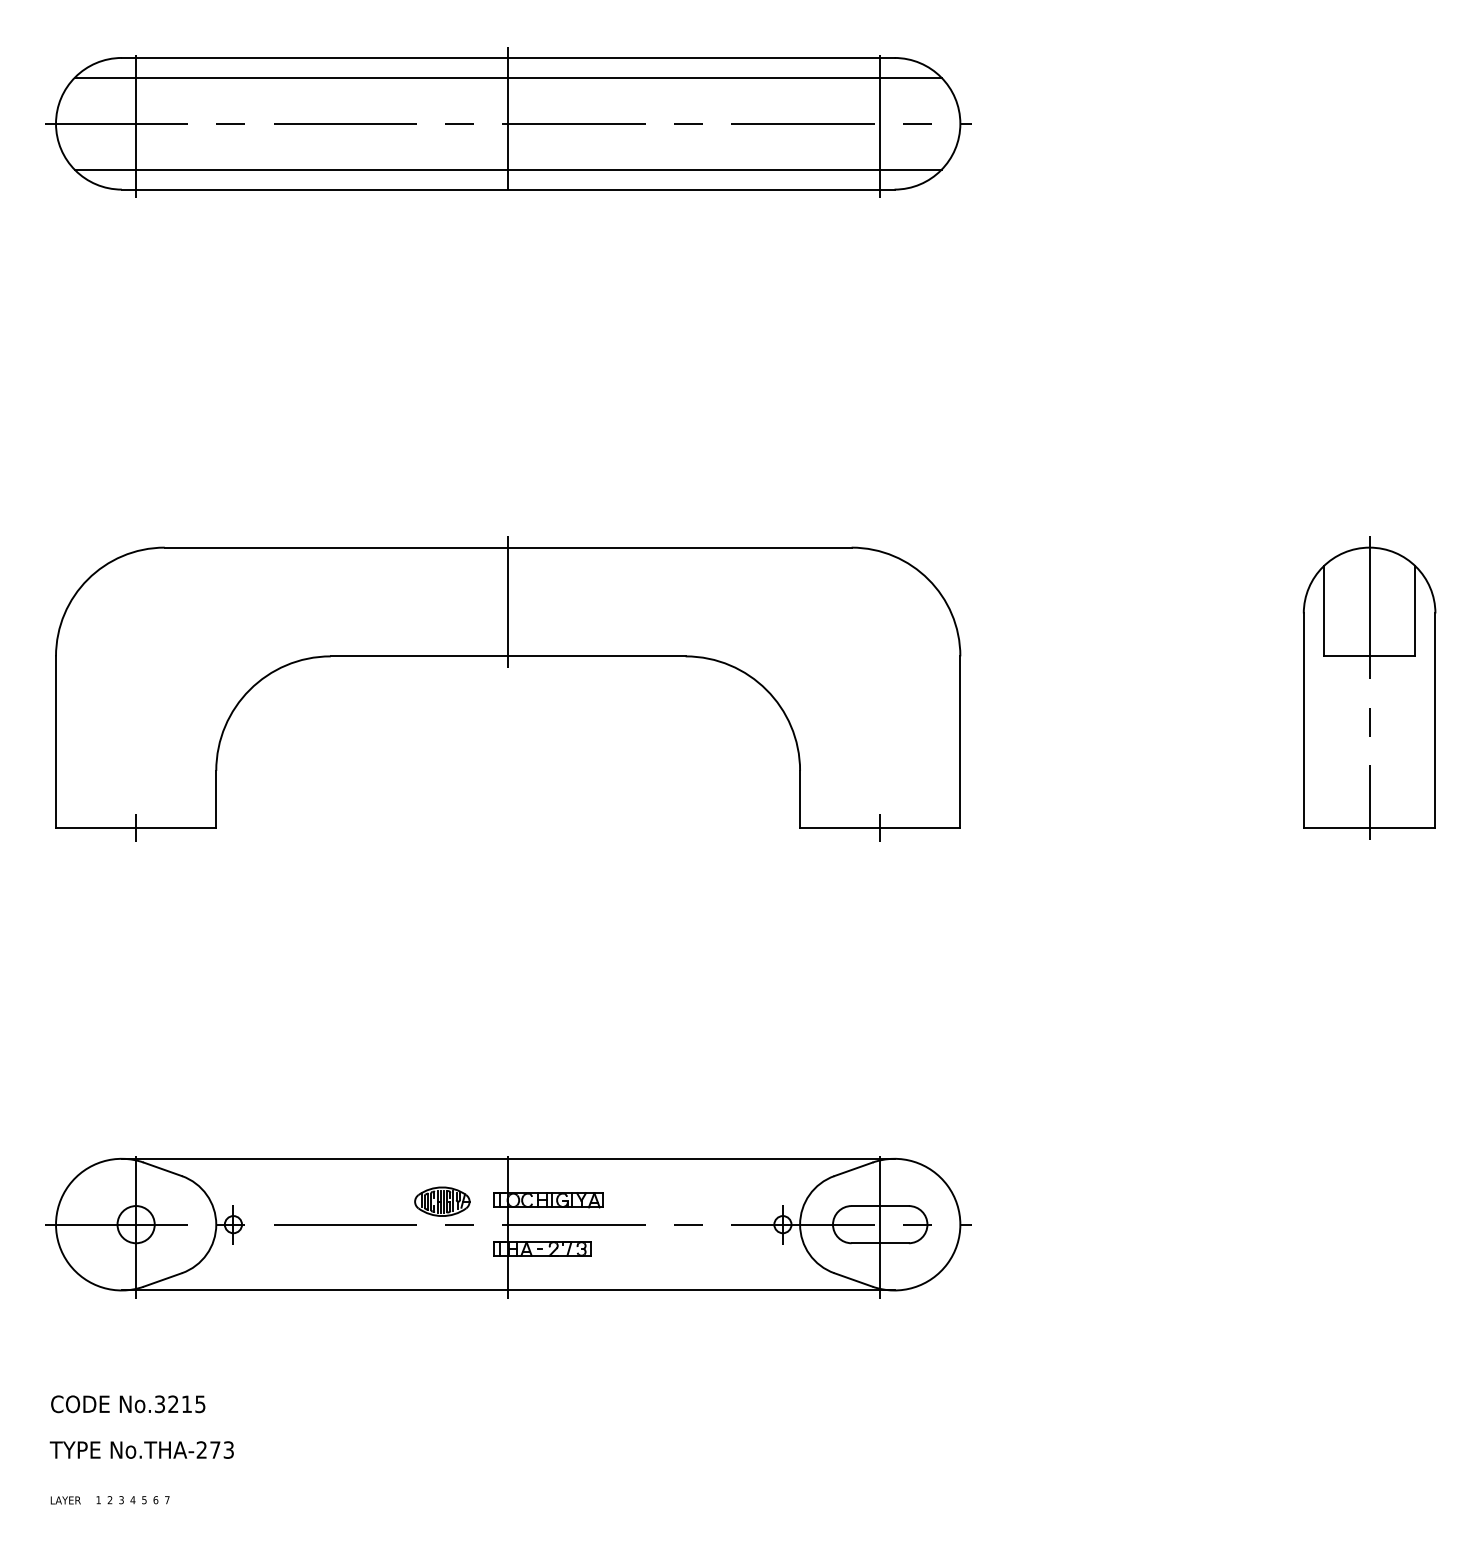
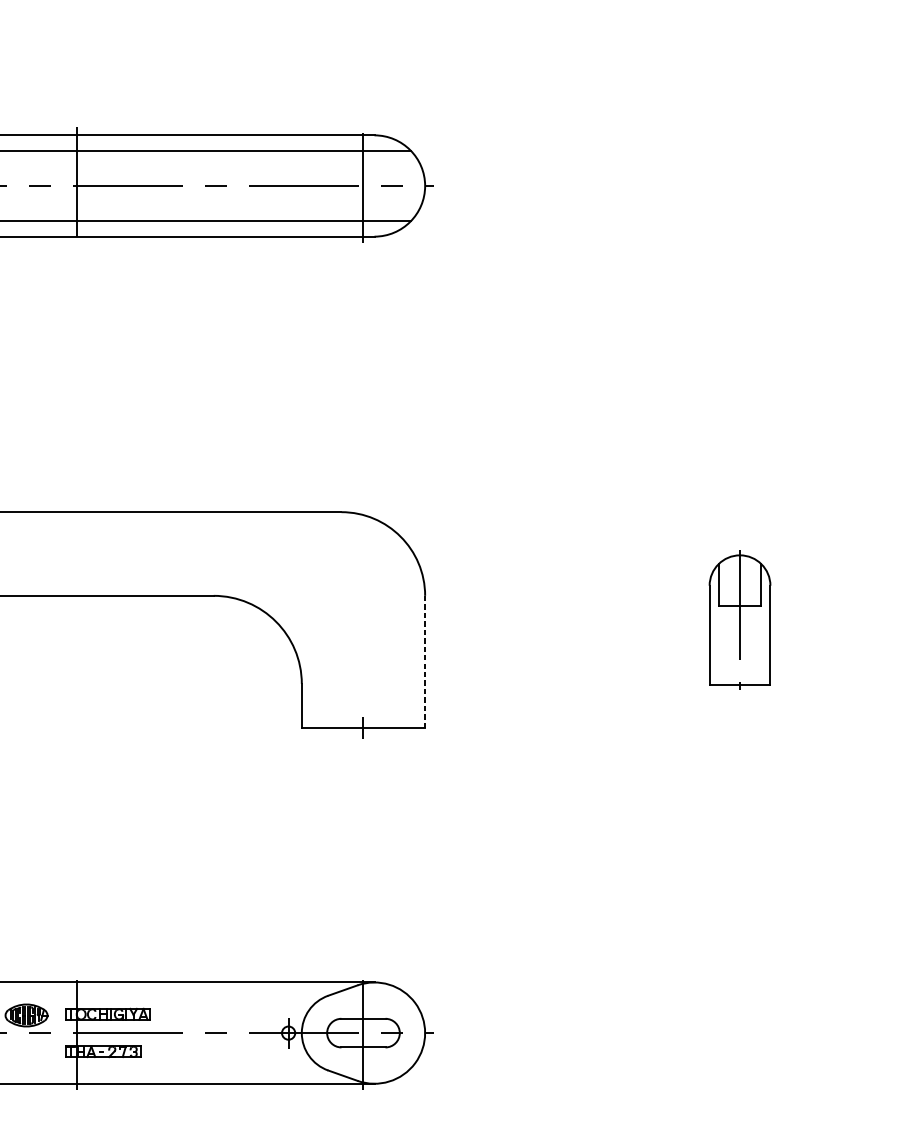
line: (508, 601) -> (77, 553), removed
part: (1369, 687) -> (739, 619), size x0.6
line: (960, 742) -> (425, 662), solid -> dashed

